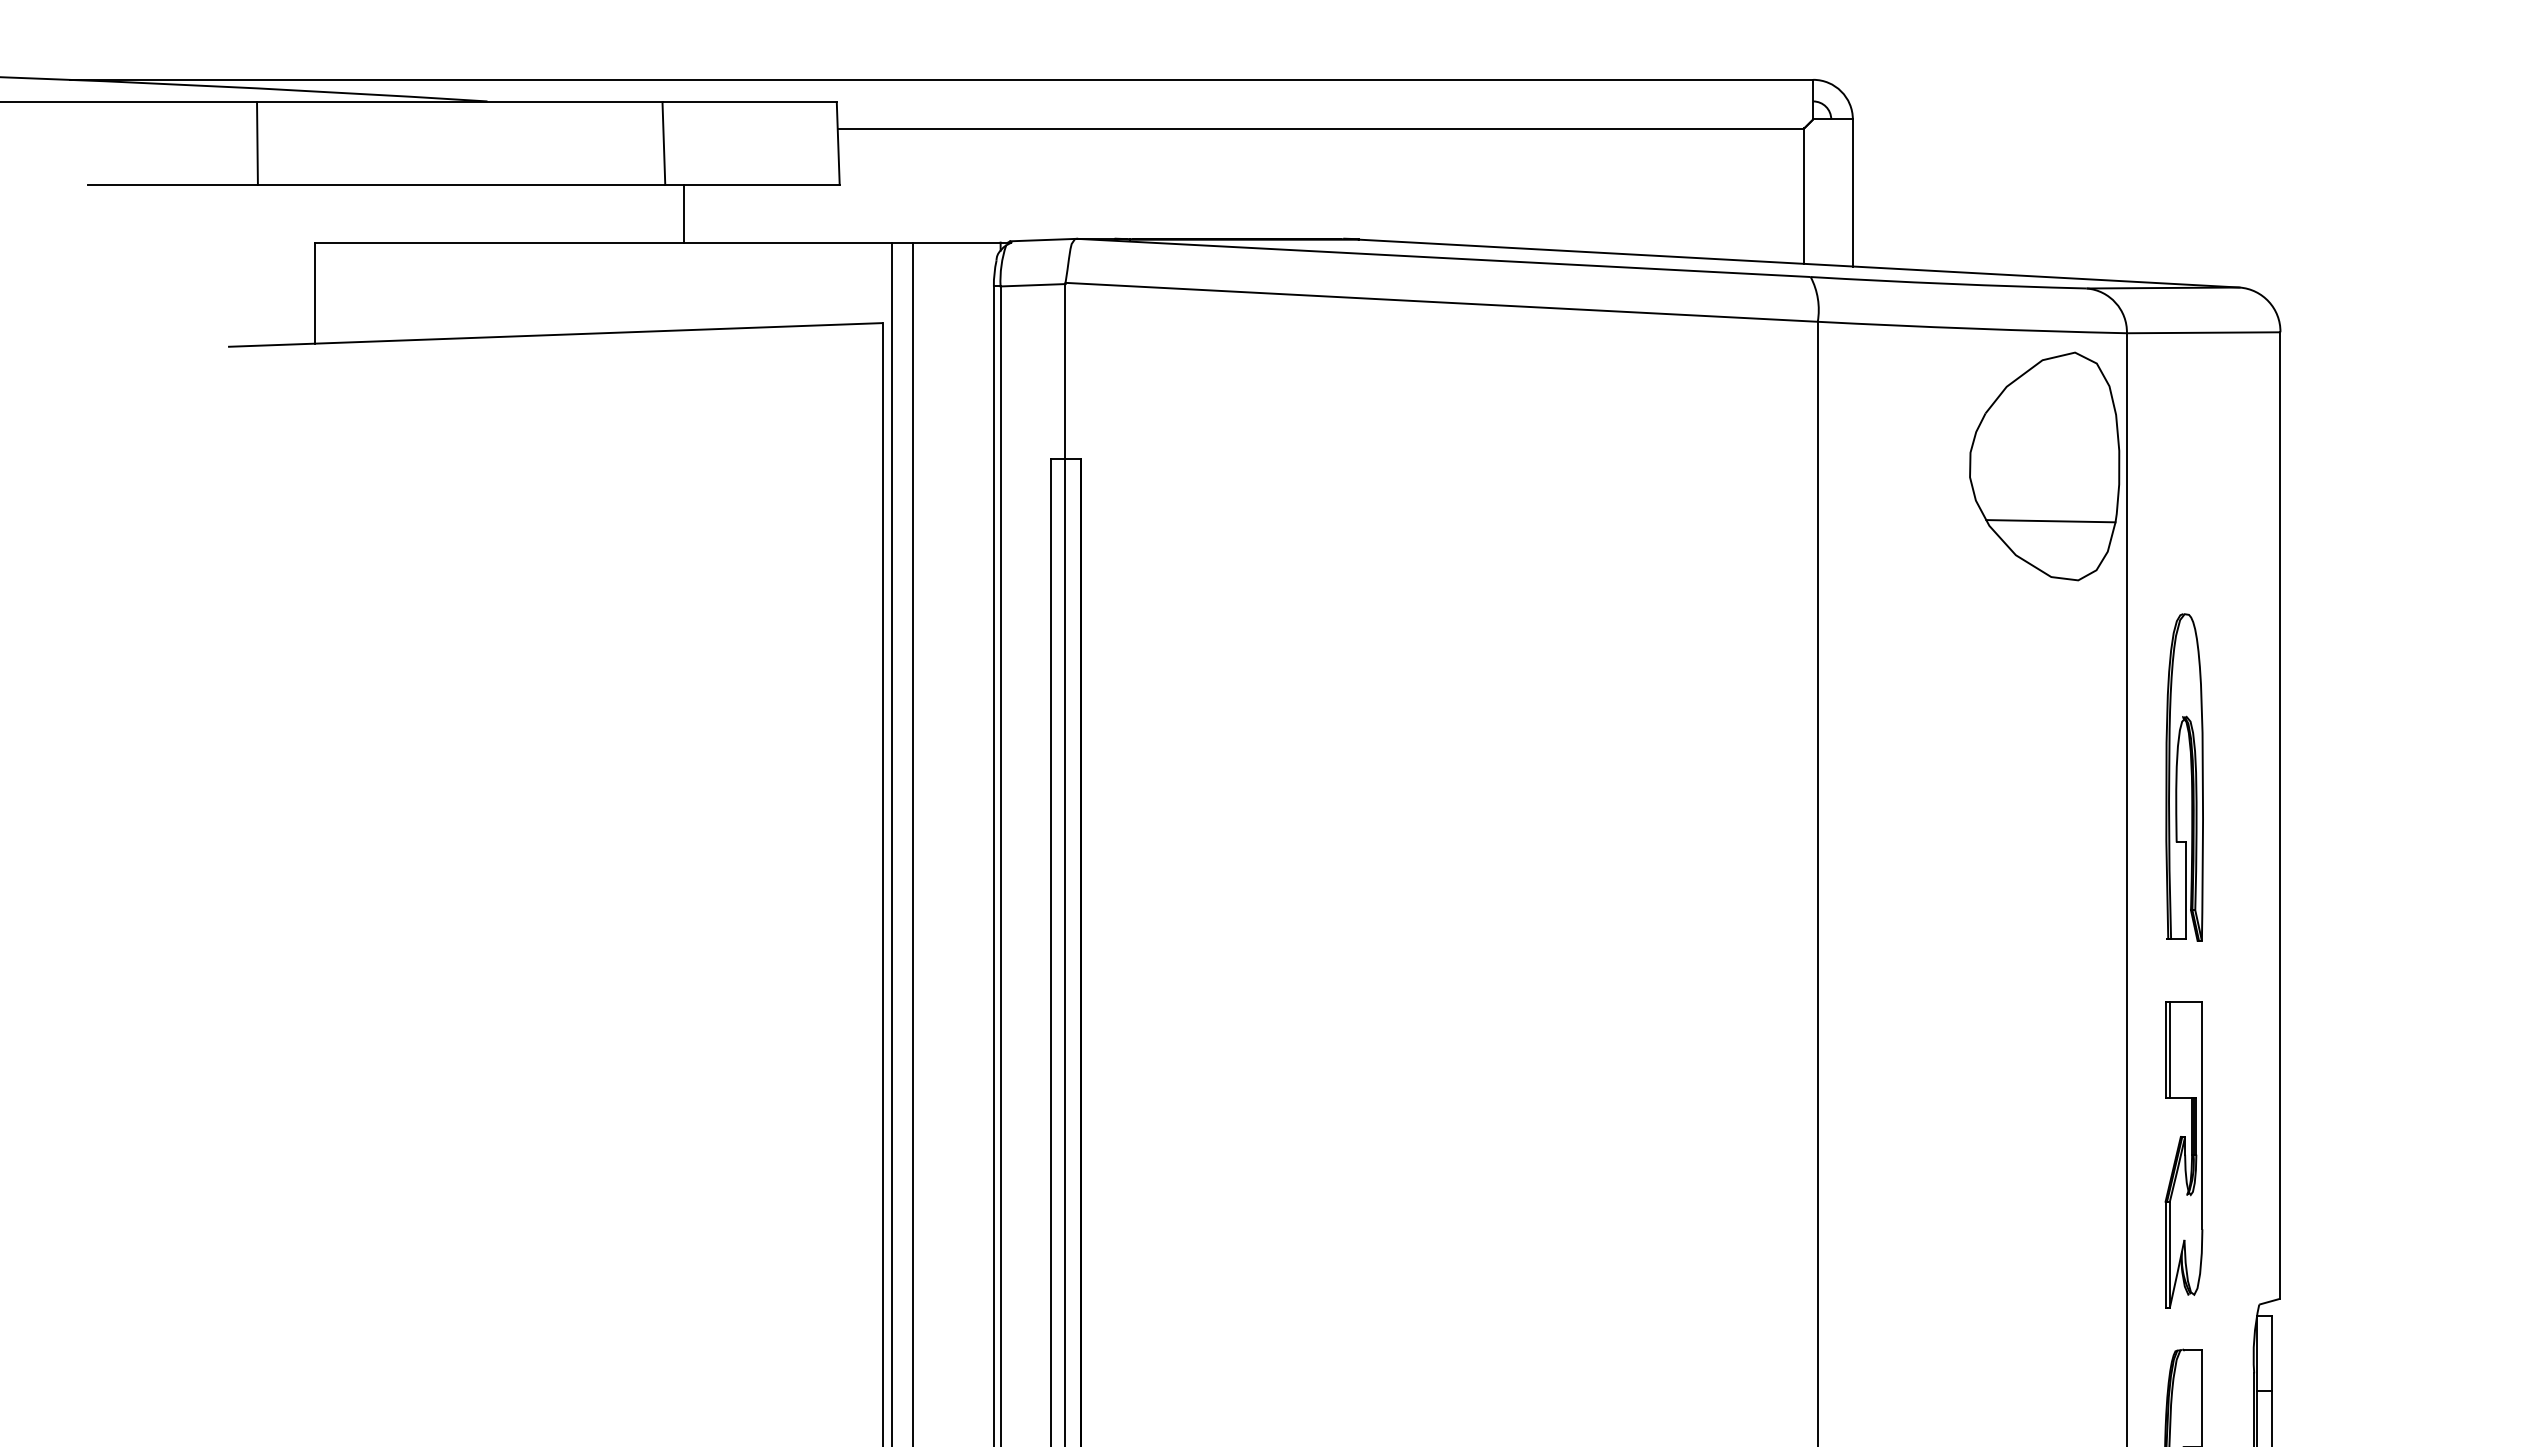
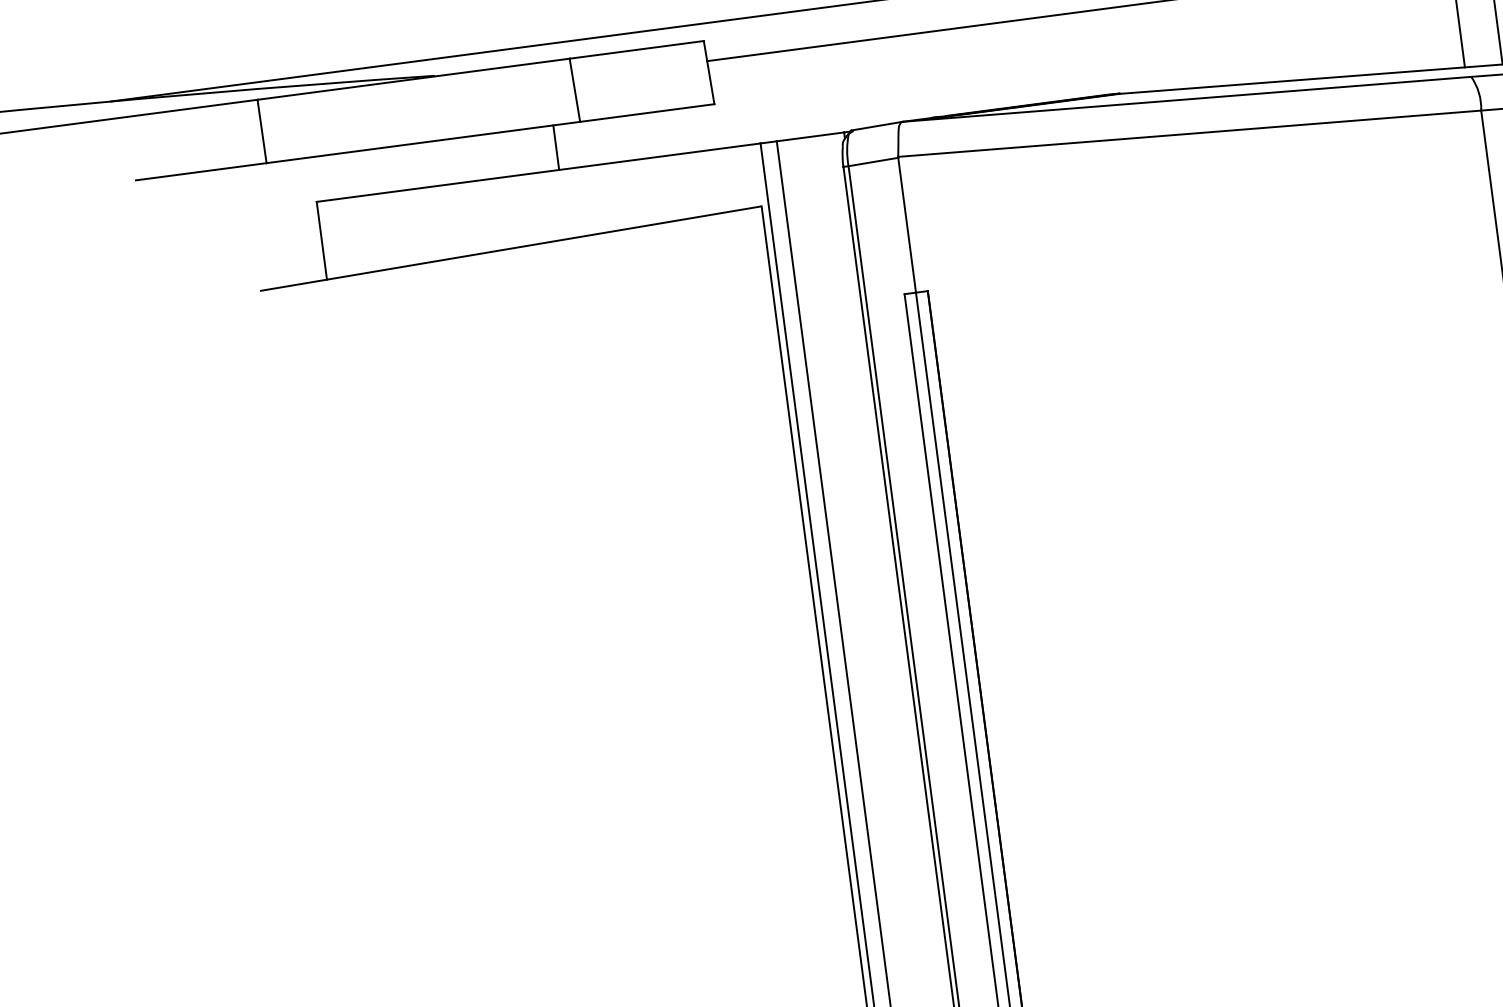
line: (684, 213) -> (556, 147), moved

